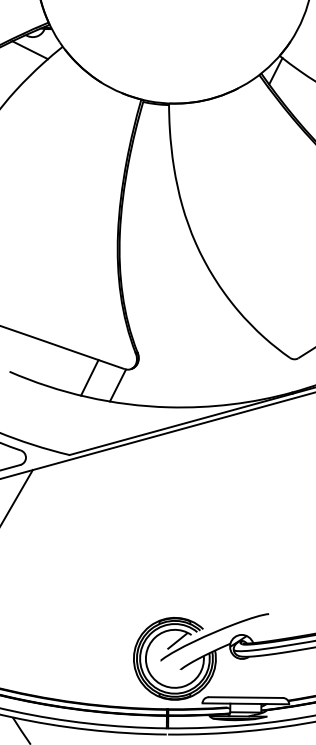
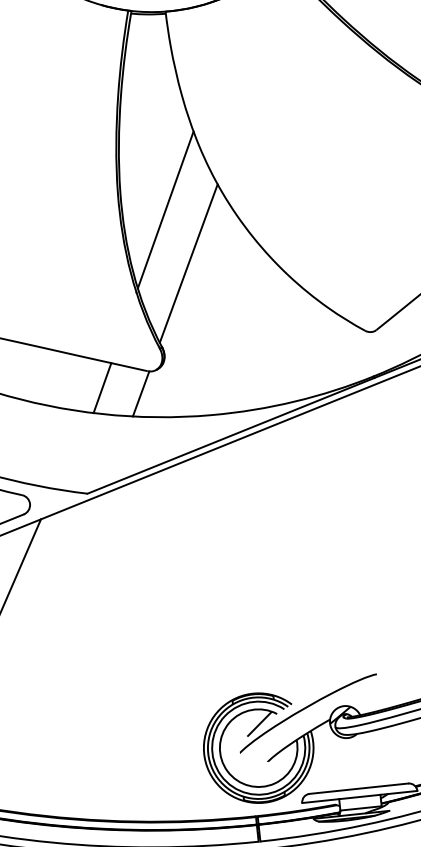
line: (151, 250) -> (164, 209), added
line: (164, 292) -> (188, 263), added

